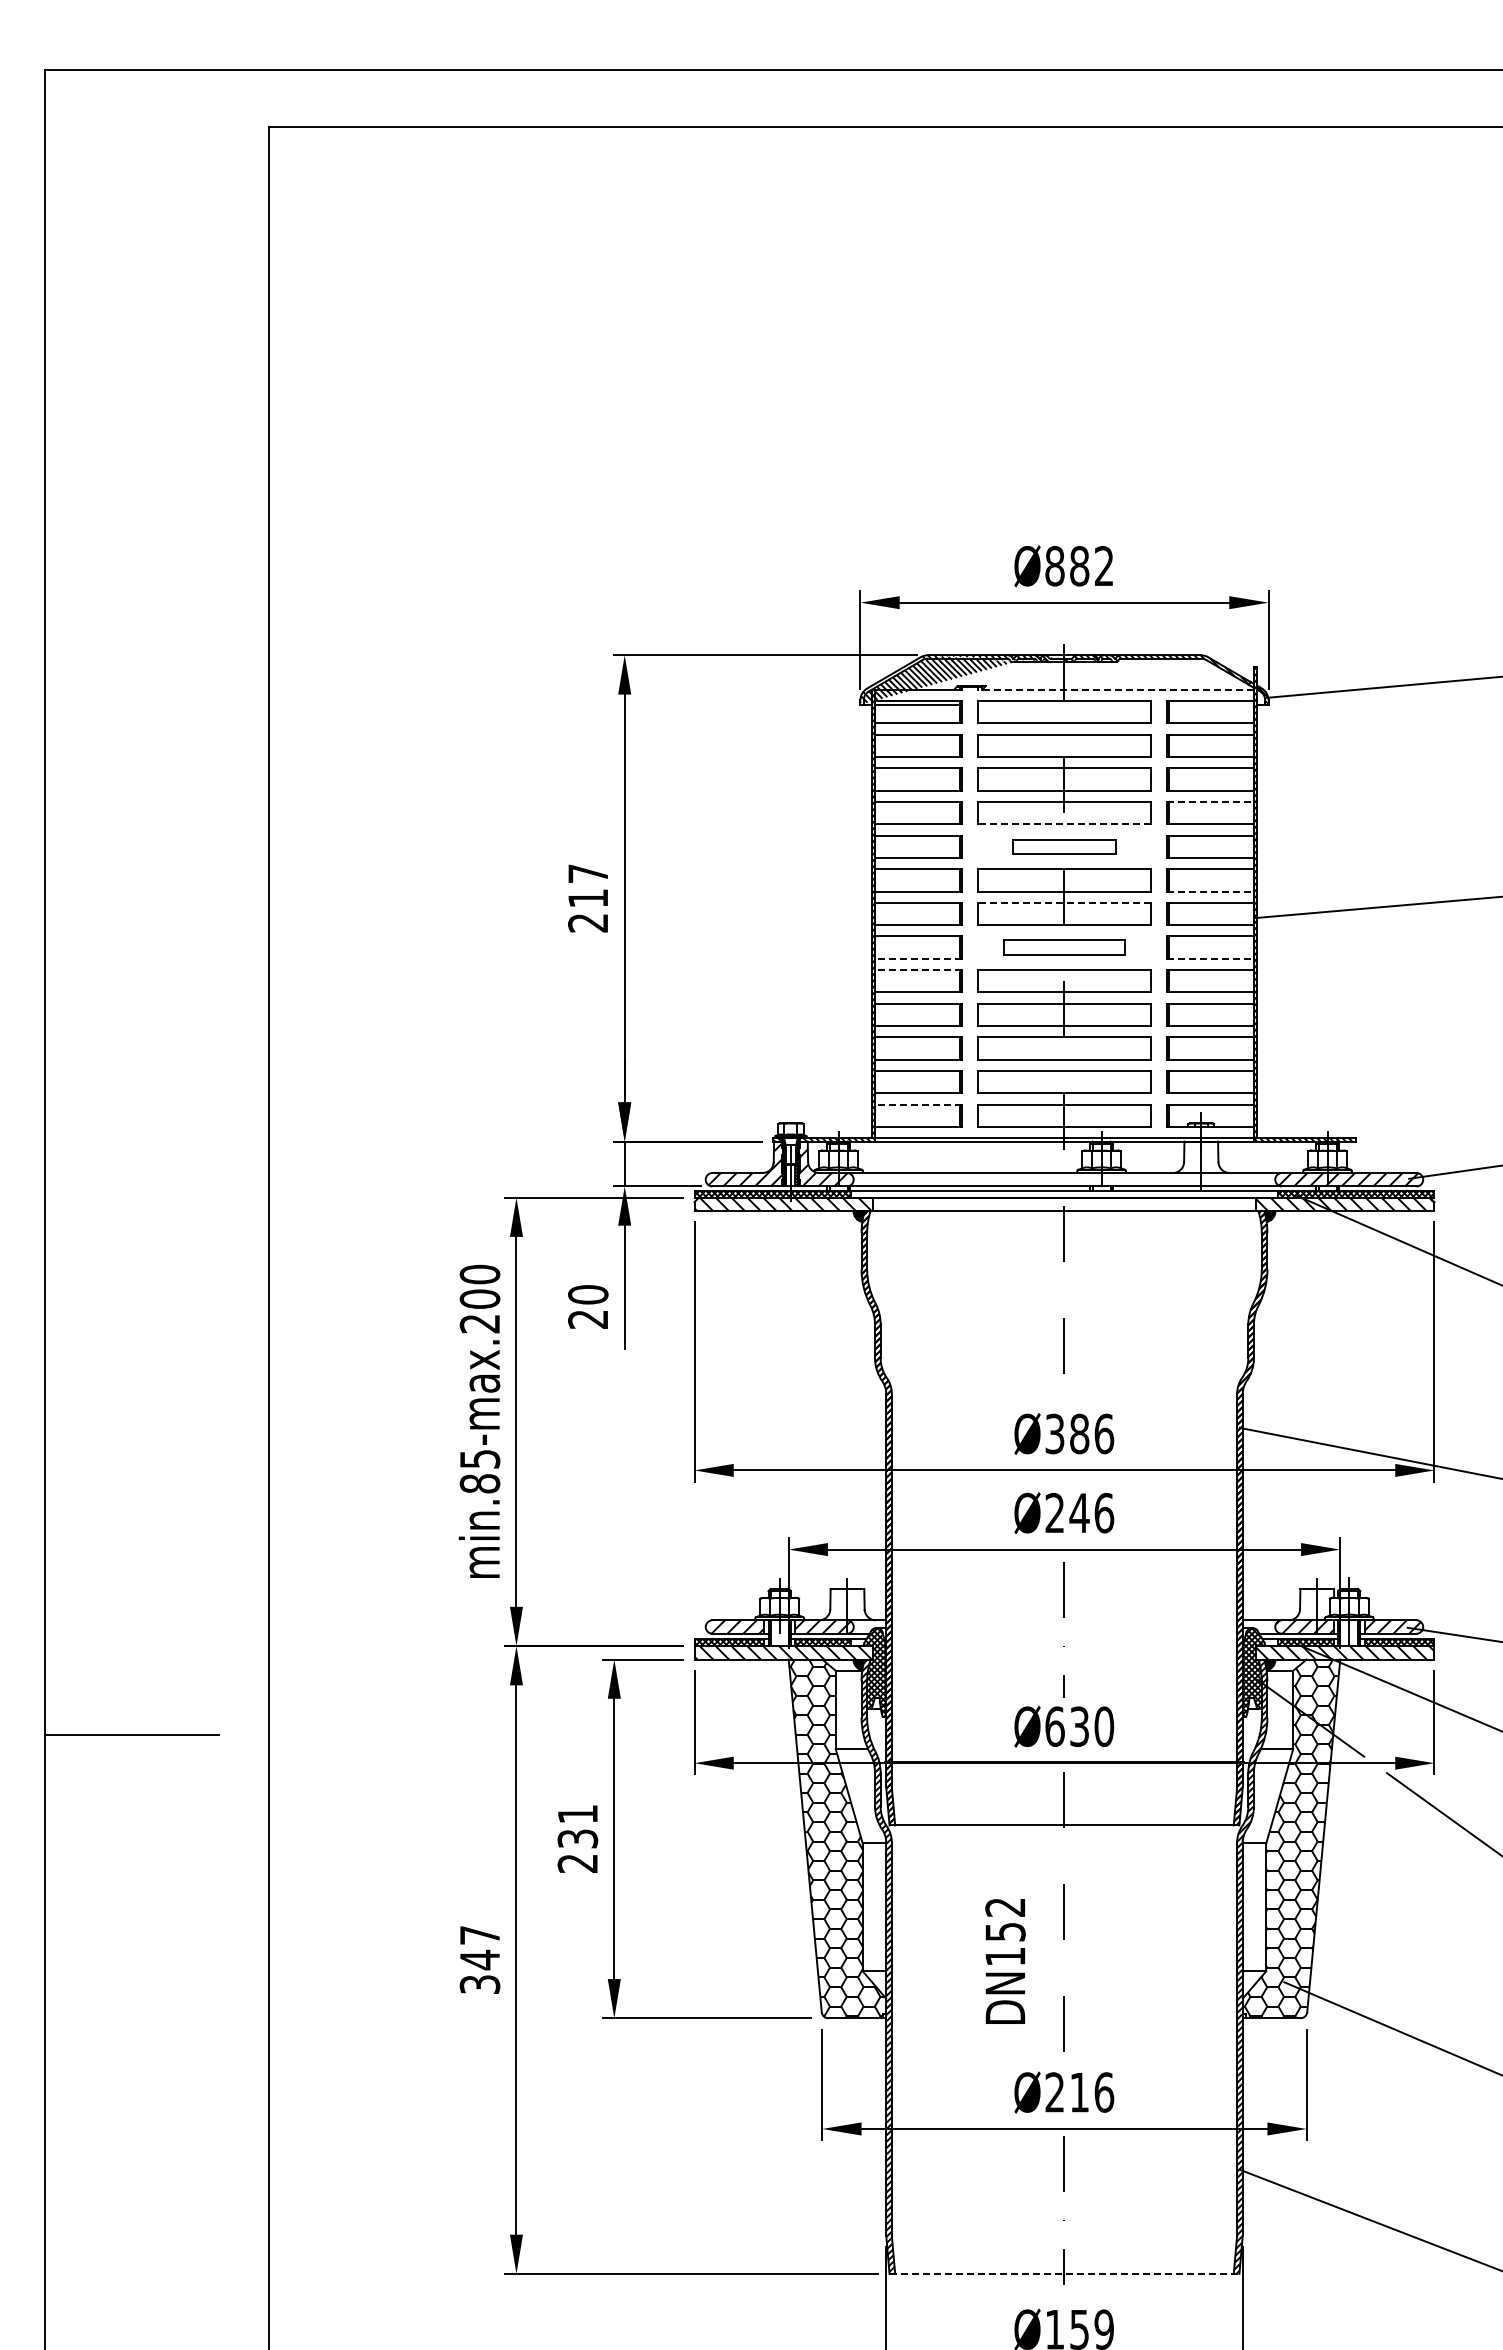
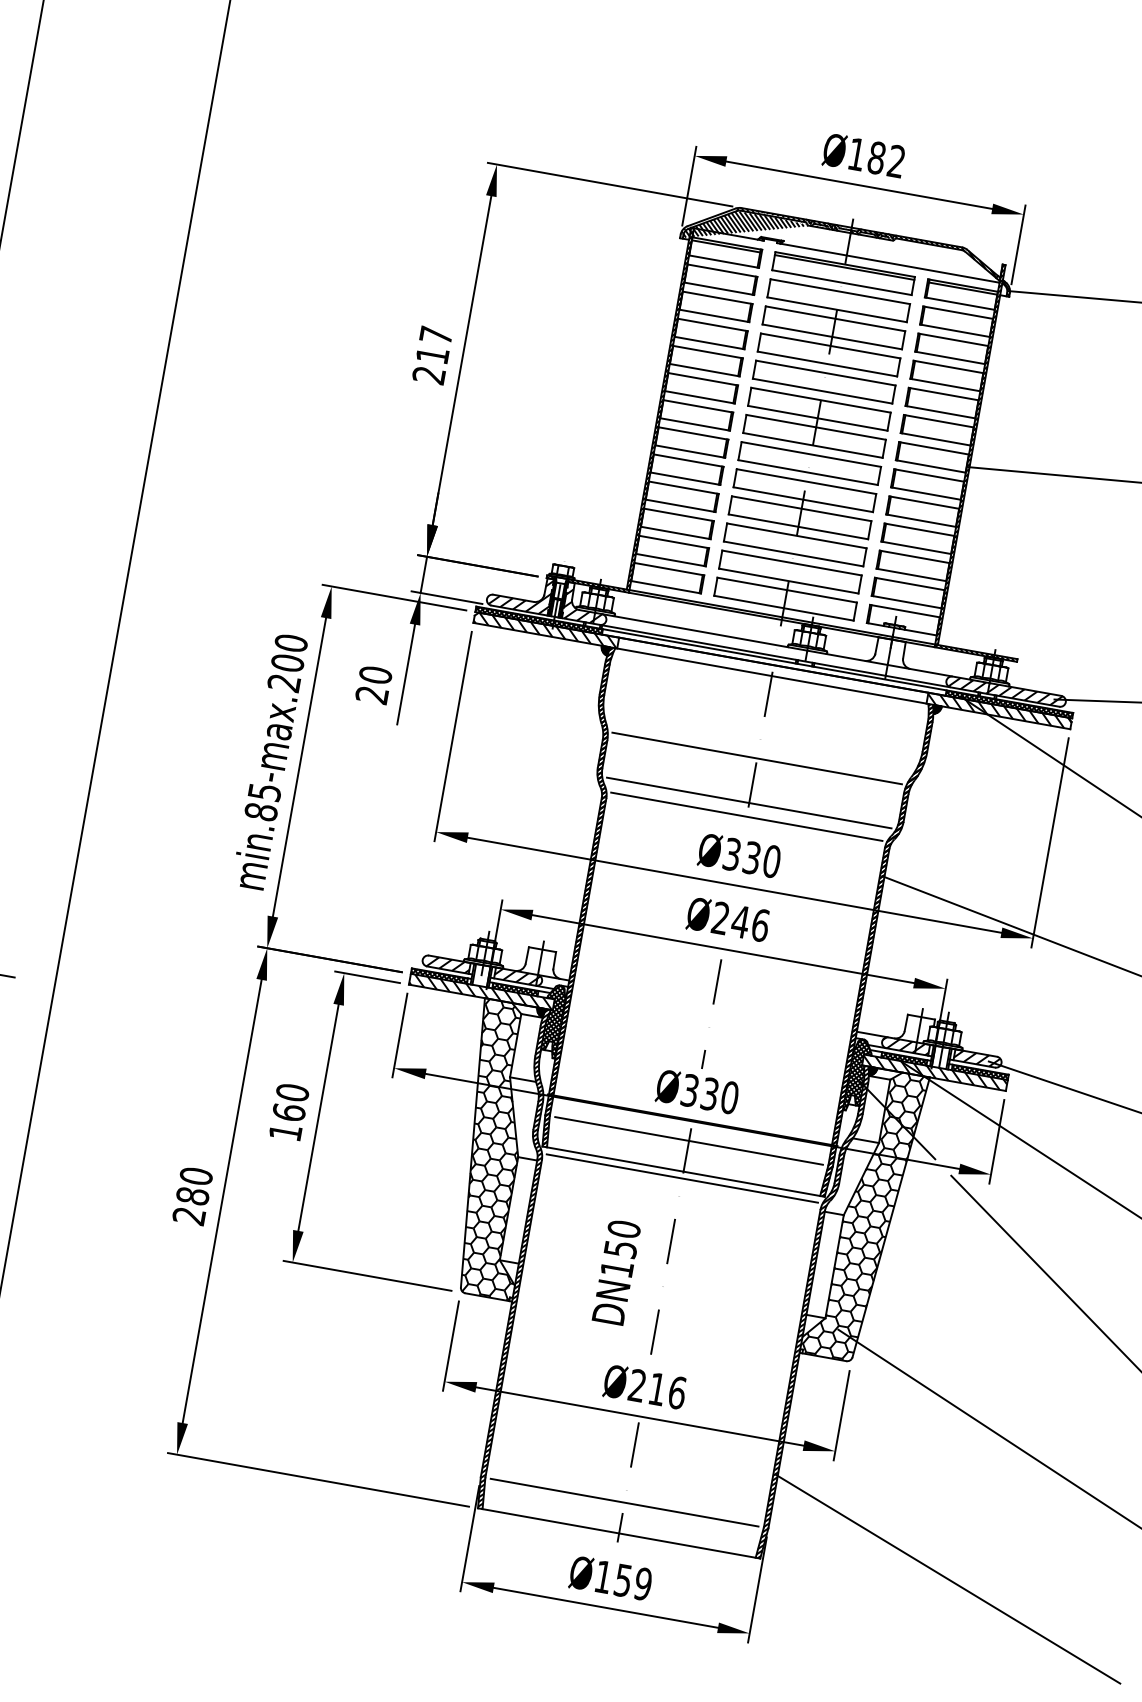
text: (1054, 566) -> (856, 154), Ø882 -> Ø182
line: (1115, 689) -> (887, 262), dashed -> solid
line: (1064, 704) -> (844, 267), added
line: (1211, 704) -> (963, 288), added
line: (1211, 801) -> (949, 366), dashed -> solid
line: (1063, 824) -> (826, 364), dashed -> solid
part: (1064, 846) -> (824, 381), size x1.67
line: (1211, 891) -> (936, 439), dashed -> solid
line: (1063, 902) -> (815, 426), dashed -> solid
part: (1064, 947) -> (809, 463), size x1.43
line: (917, 958) -> (689, 451), dashed -> solid
line: (1211, 958) -> (926, 493), dashed -> solid
line: (917, 970) -> (687, 460), dashed -> solid
line: (917, 1104) -> (668, 568), dashed -> solid
line: (1064, 1313) -> (757, 758), added
line: (1064, 1368) -> (749, 803), added
line: (1064, 1385) -> (746, 816), added
text: (1092, 1433) -> (762, 859), Ø386 -> Ø330
text: (1054, 1726) -> (689, 1090), Ø630 -> Ø330
line: (1064, 1787) -> (689, 1141), added
line: (1064, 1833) -> (682, 1178), added
text: (577, 1838) -> (288, 1112), 231 -> 160
text: (1005, 1907) -> (624, 1229), DN152 -> DN150
text: (479, 1959) -> (192, 1195), 347 -> 280
line: (1064, 2235) -> (624, 1502), added
line: (1064, 2273) -> (619, 1533), dashed -> solid

